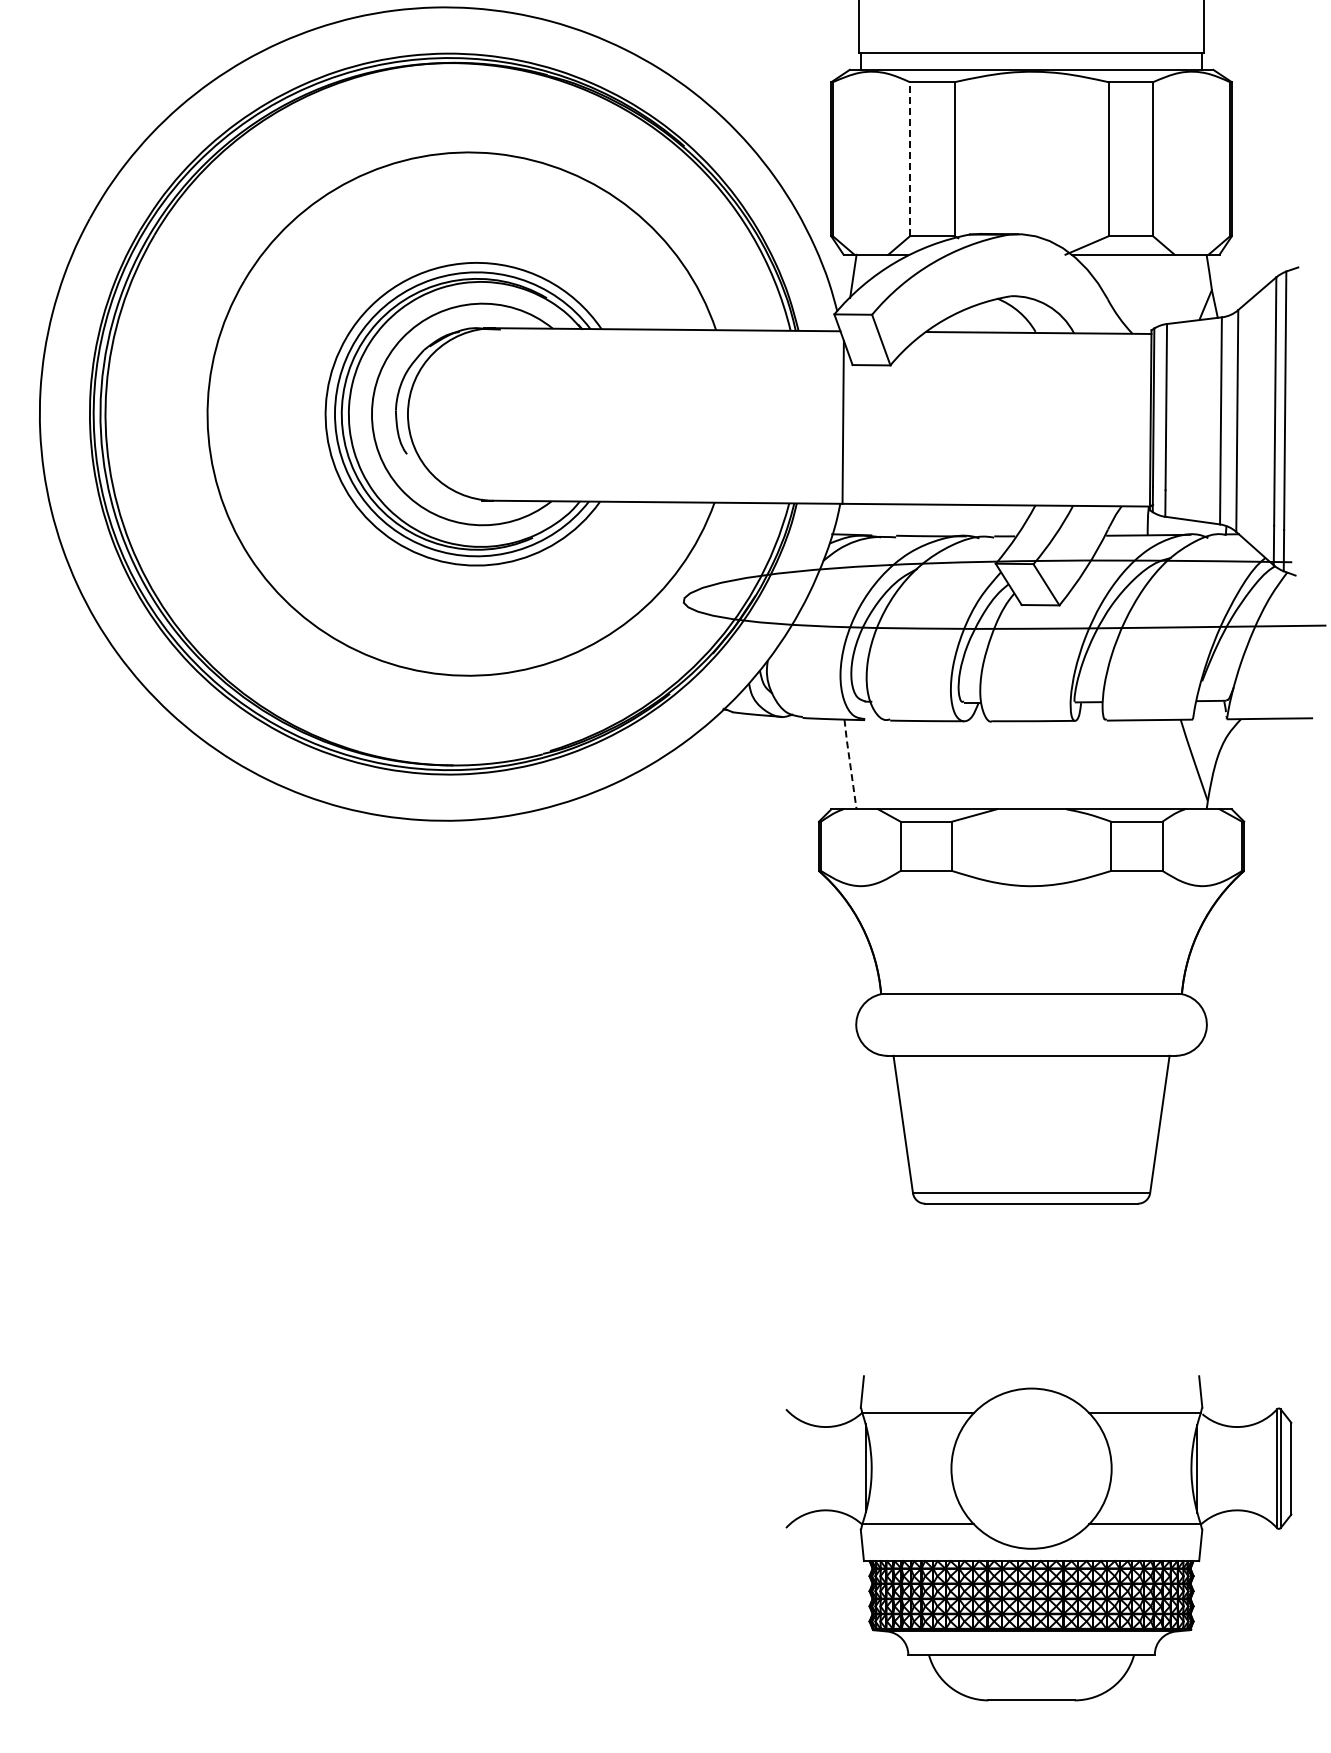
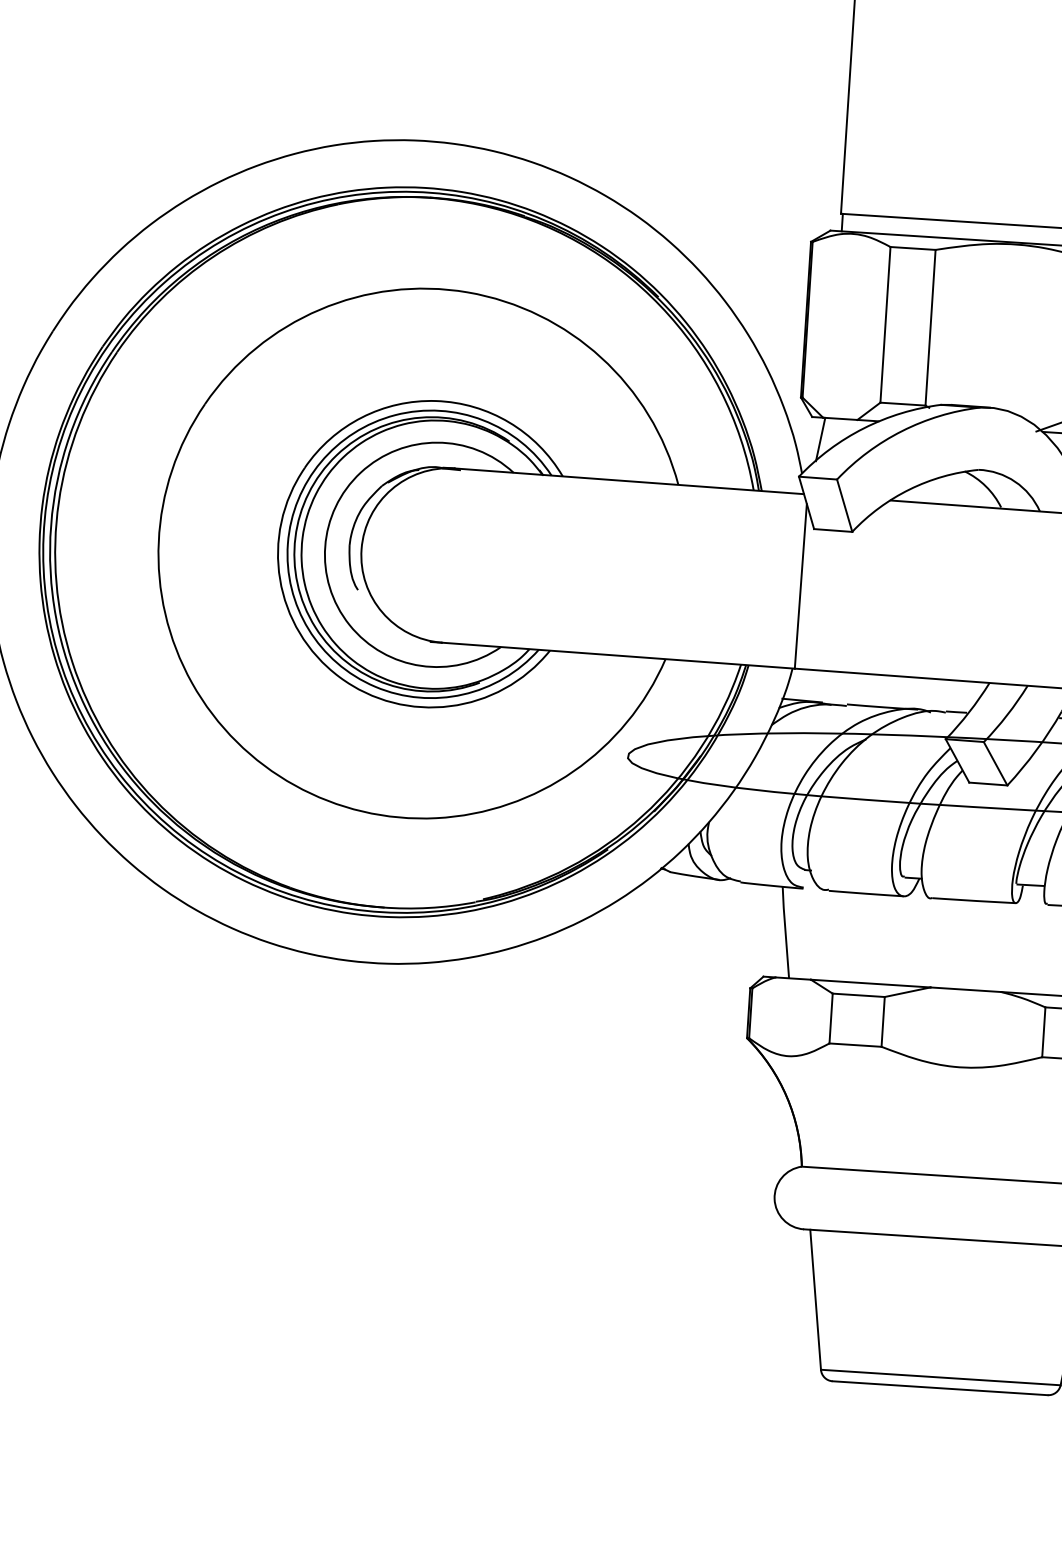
line: (909, 158) -> (885, 324), dashed -> solid
line: (850, 764) -> (785, 932), dashed -> solid

